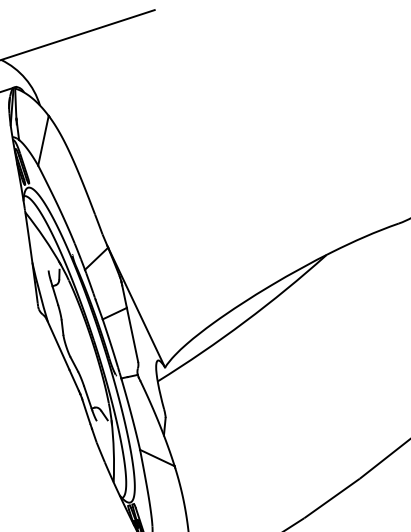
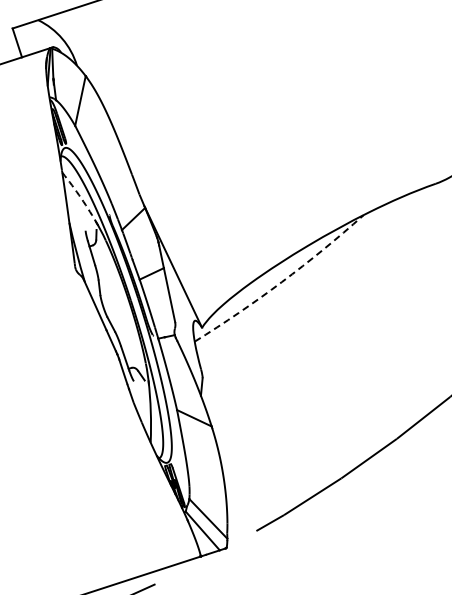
arc: (44, 238) -> (81, 198), solid -> dashed
arc: (244, 322) -> (281, 282), solid -> dashed

